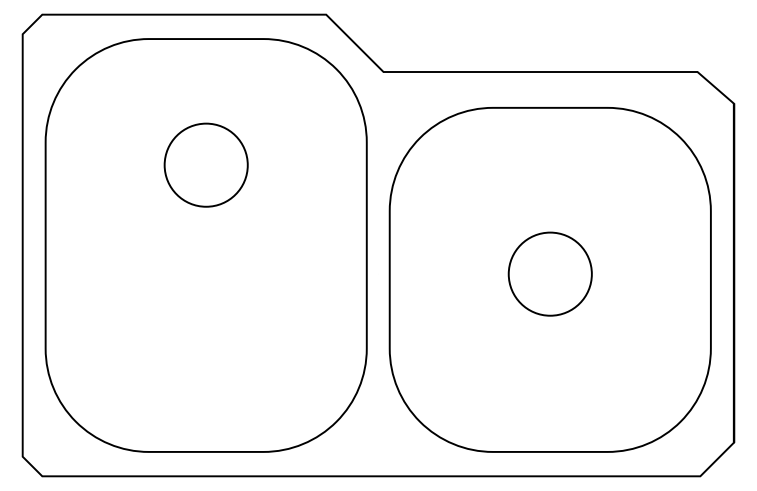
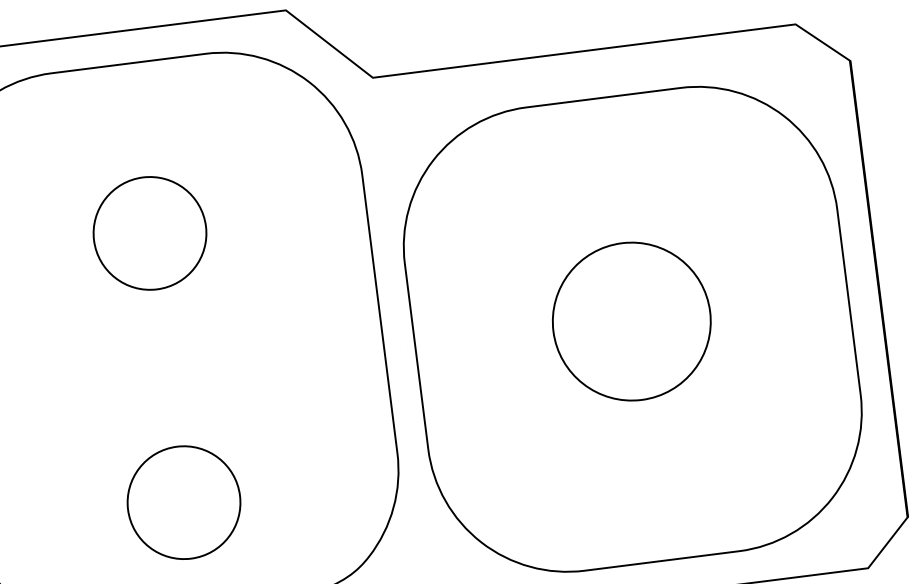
circle: (549, 273) -> (630, 320), size x1.4
circle: (205, 364) -> (182, 501), added

